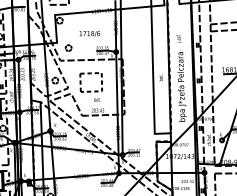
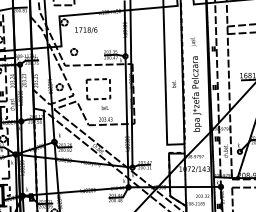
text: (89, 33) -> (85, 29), moved

